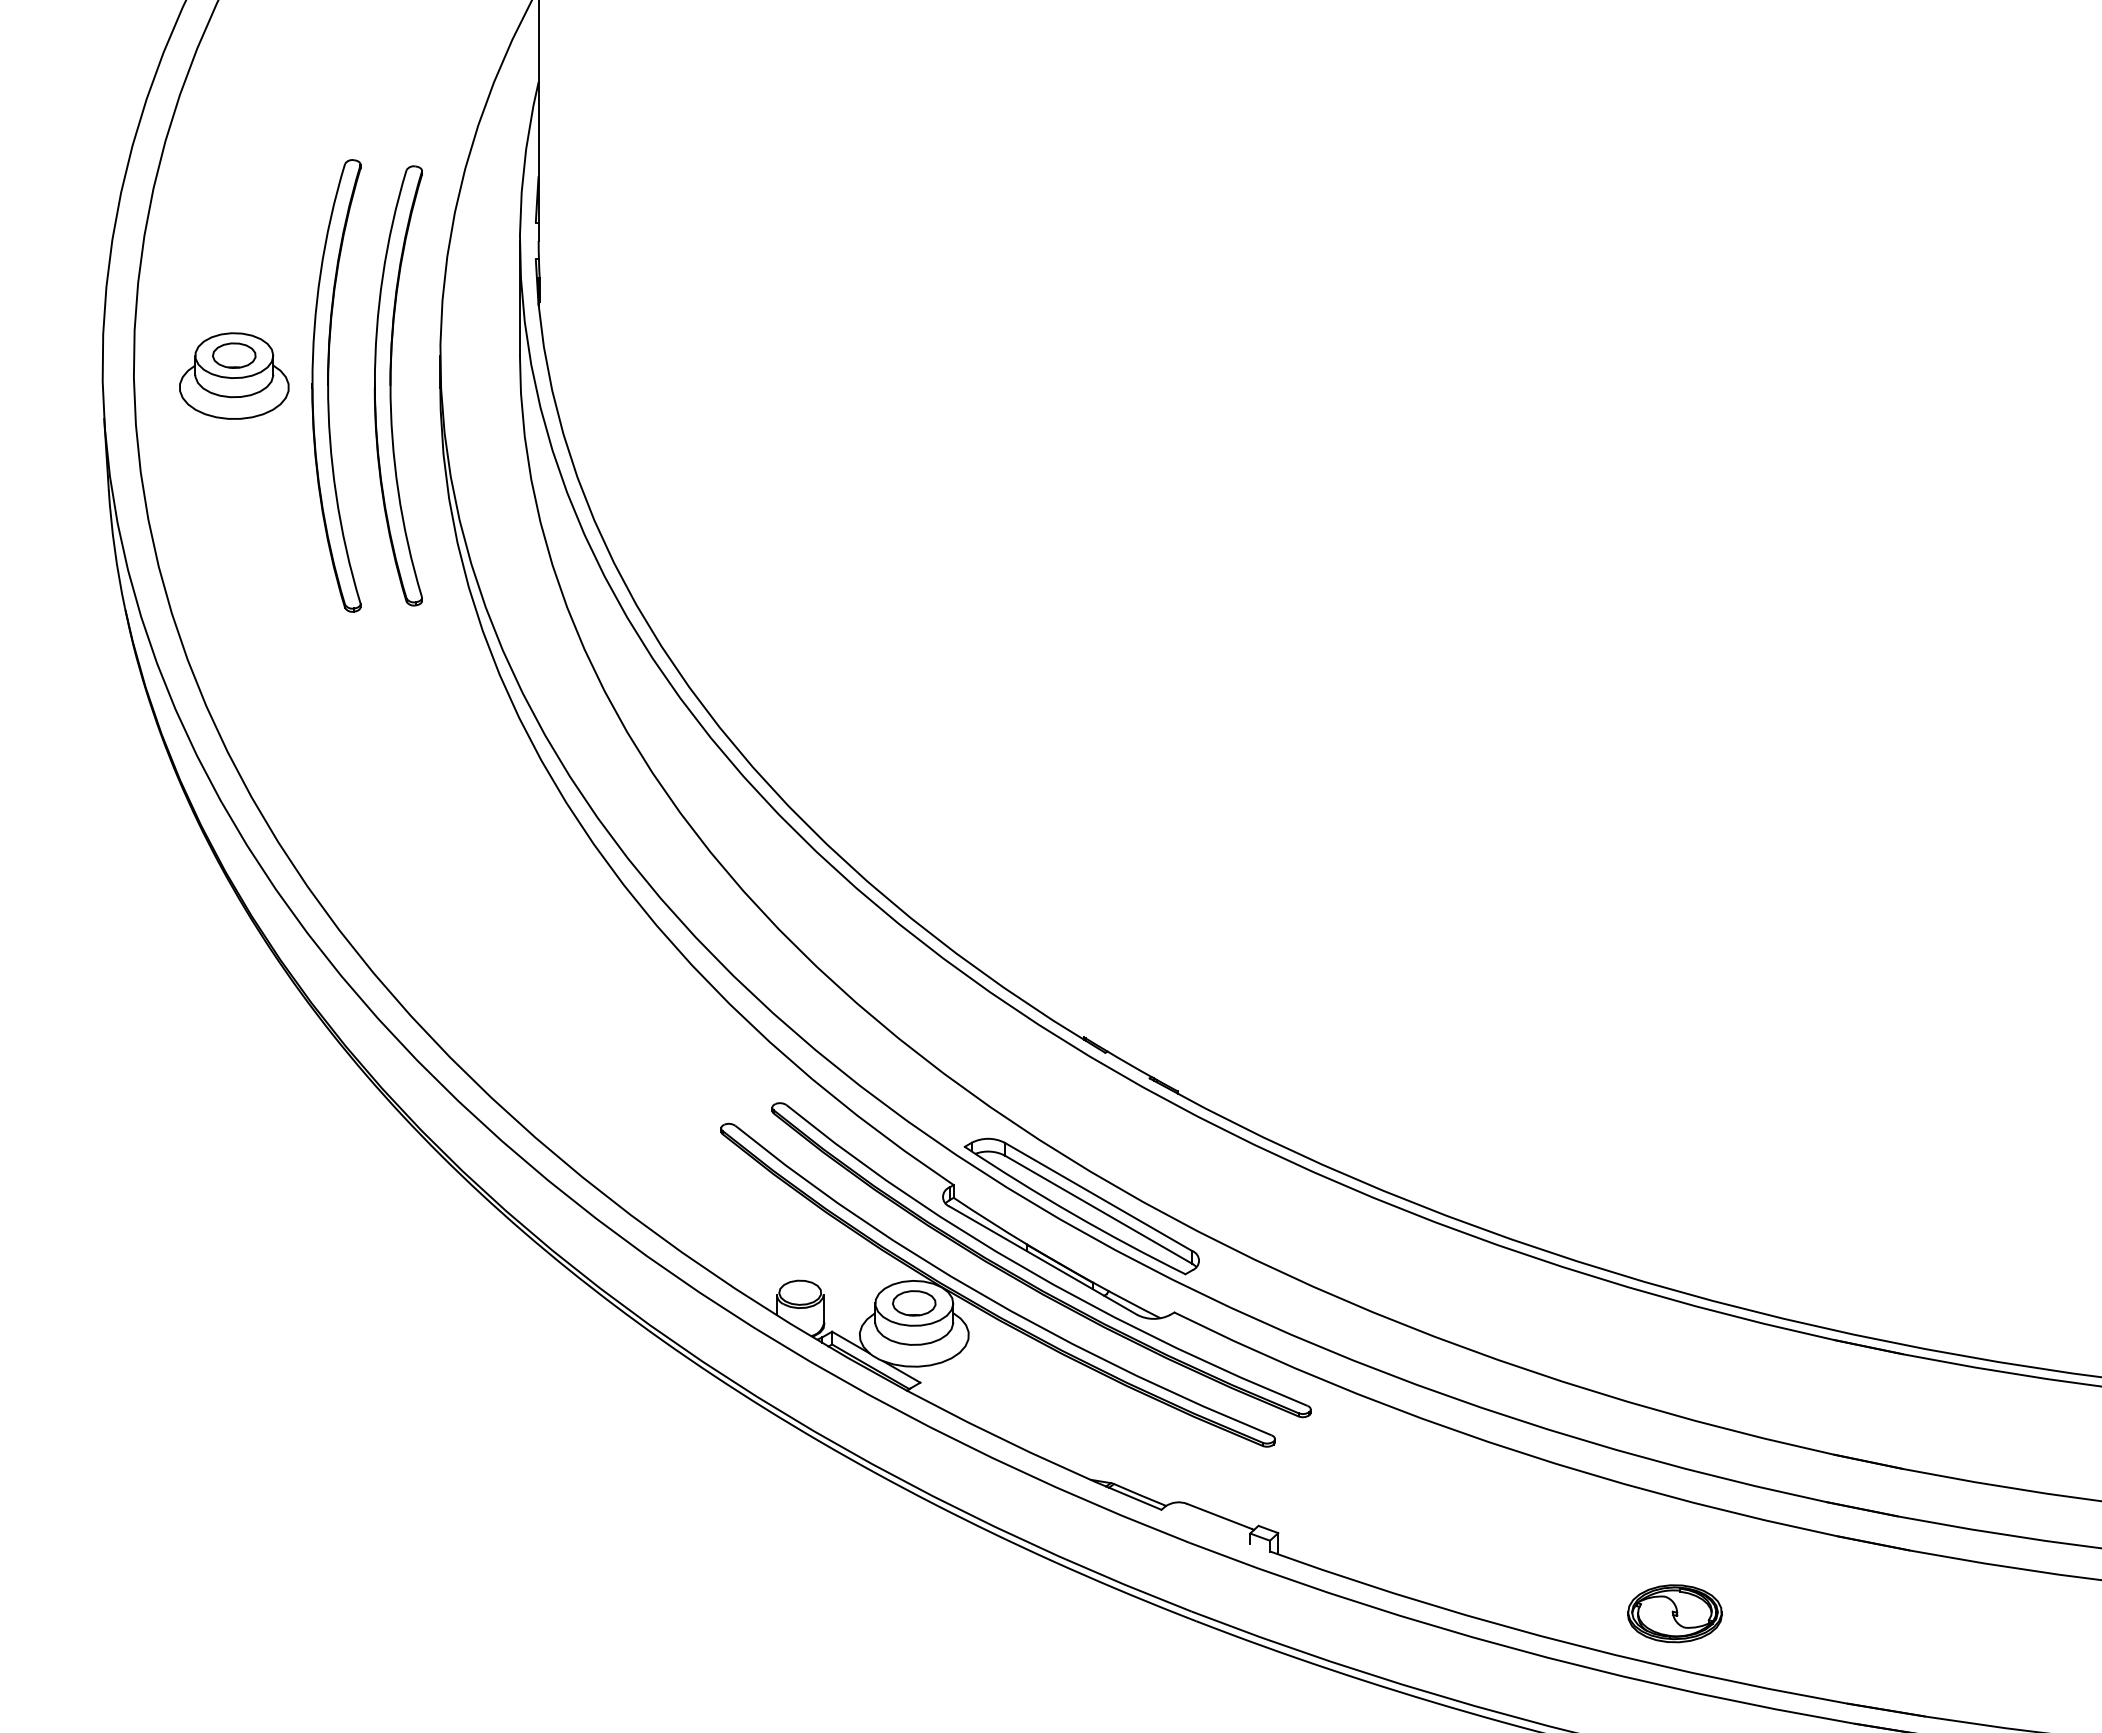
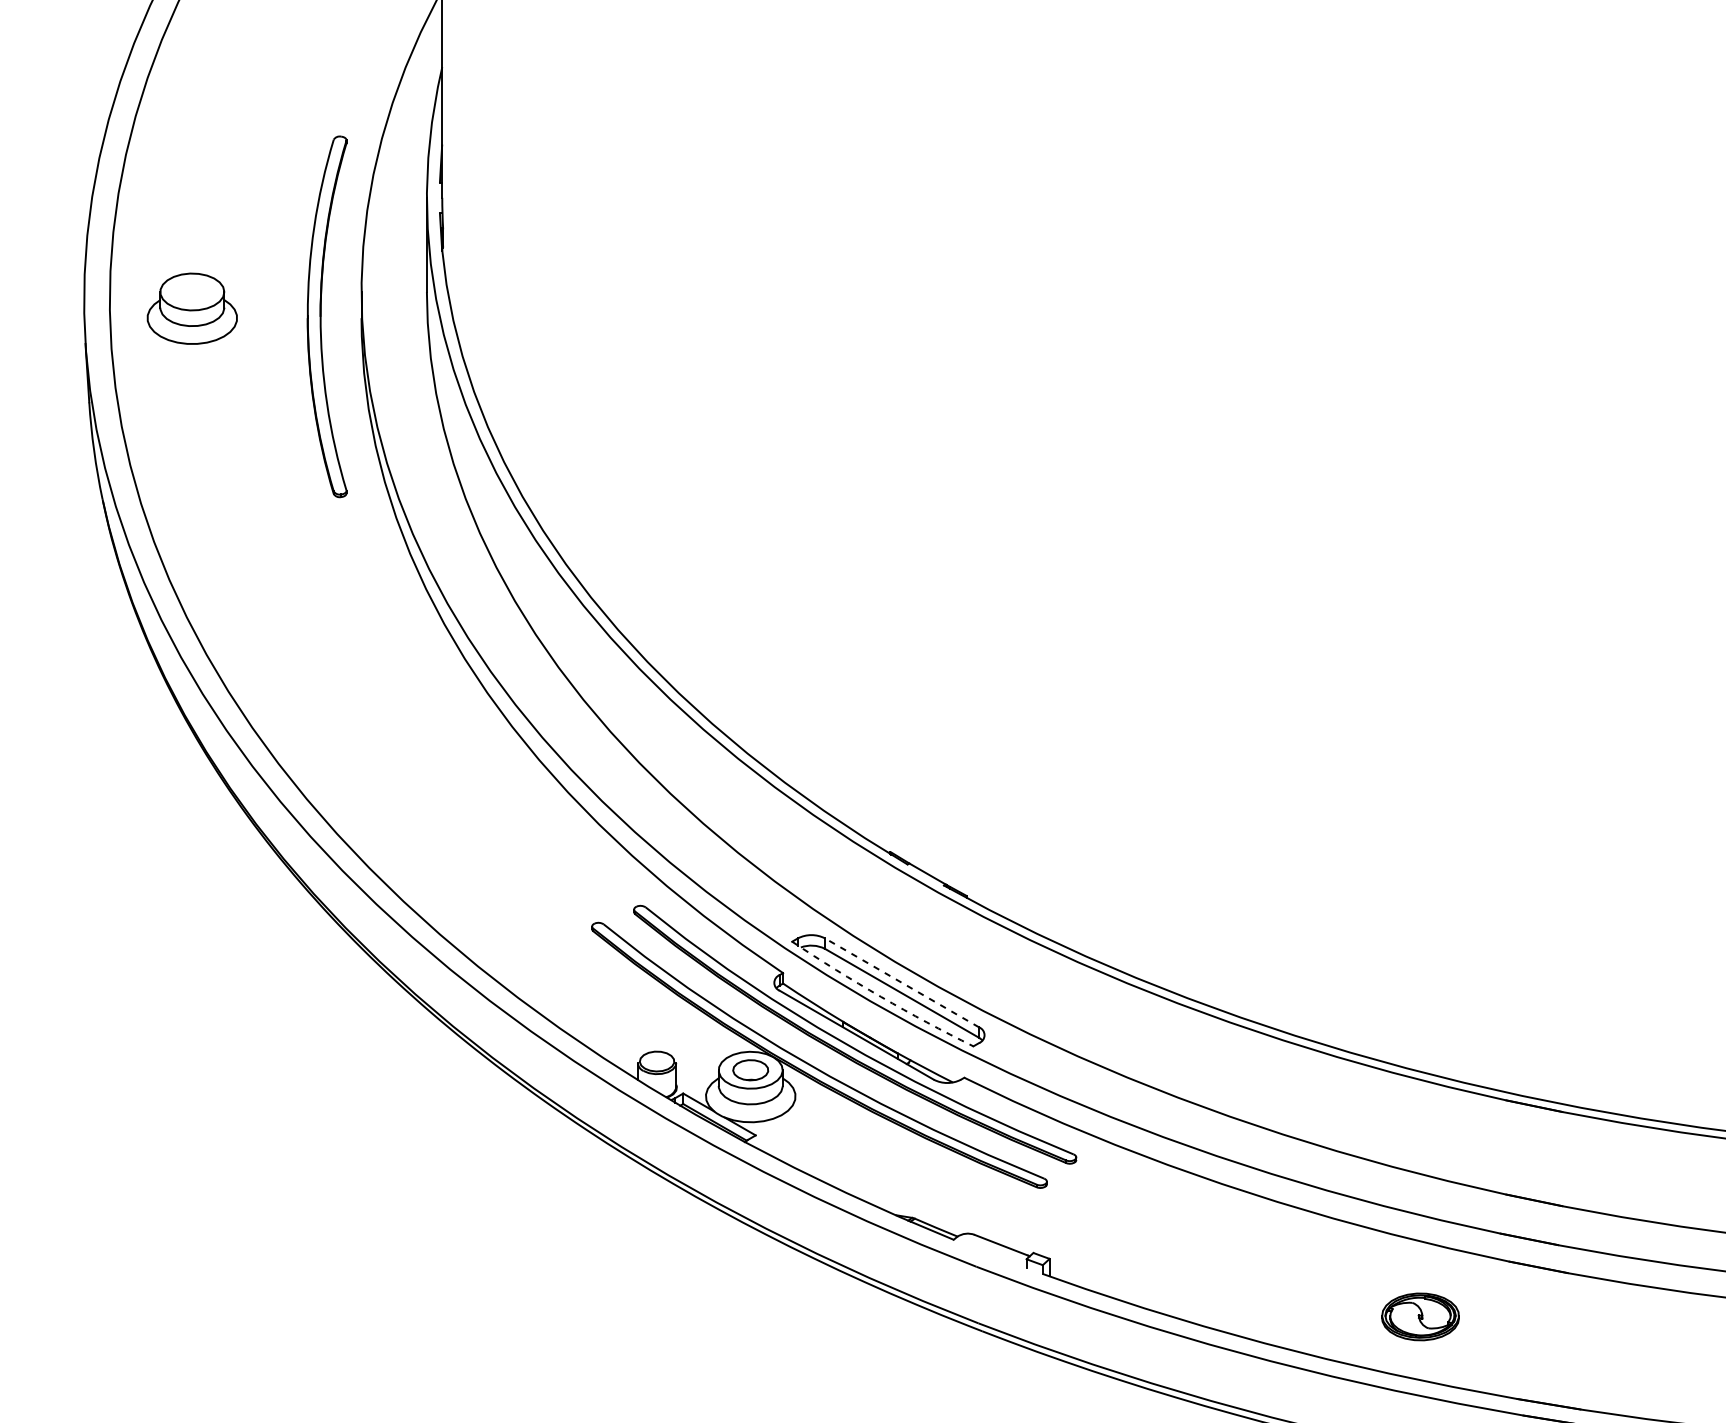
part: (234, 355) -> (192, 291), removed
part: (328, 385) -> (269, 316), removed
line: (1098, 1196) -> (902, 982), solid -> dashed
arc: (1073, 1214) -> (881, 997), solid -> dashed
part: (1674, 1613) -> (1420, 1316), moved

